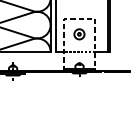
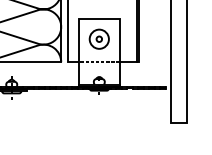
line: (79, 18) -> (99, 18), dashed -> solid
part: (78, 33) -> (98, 38), size x1.43

